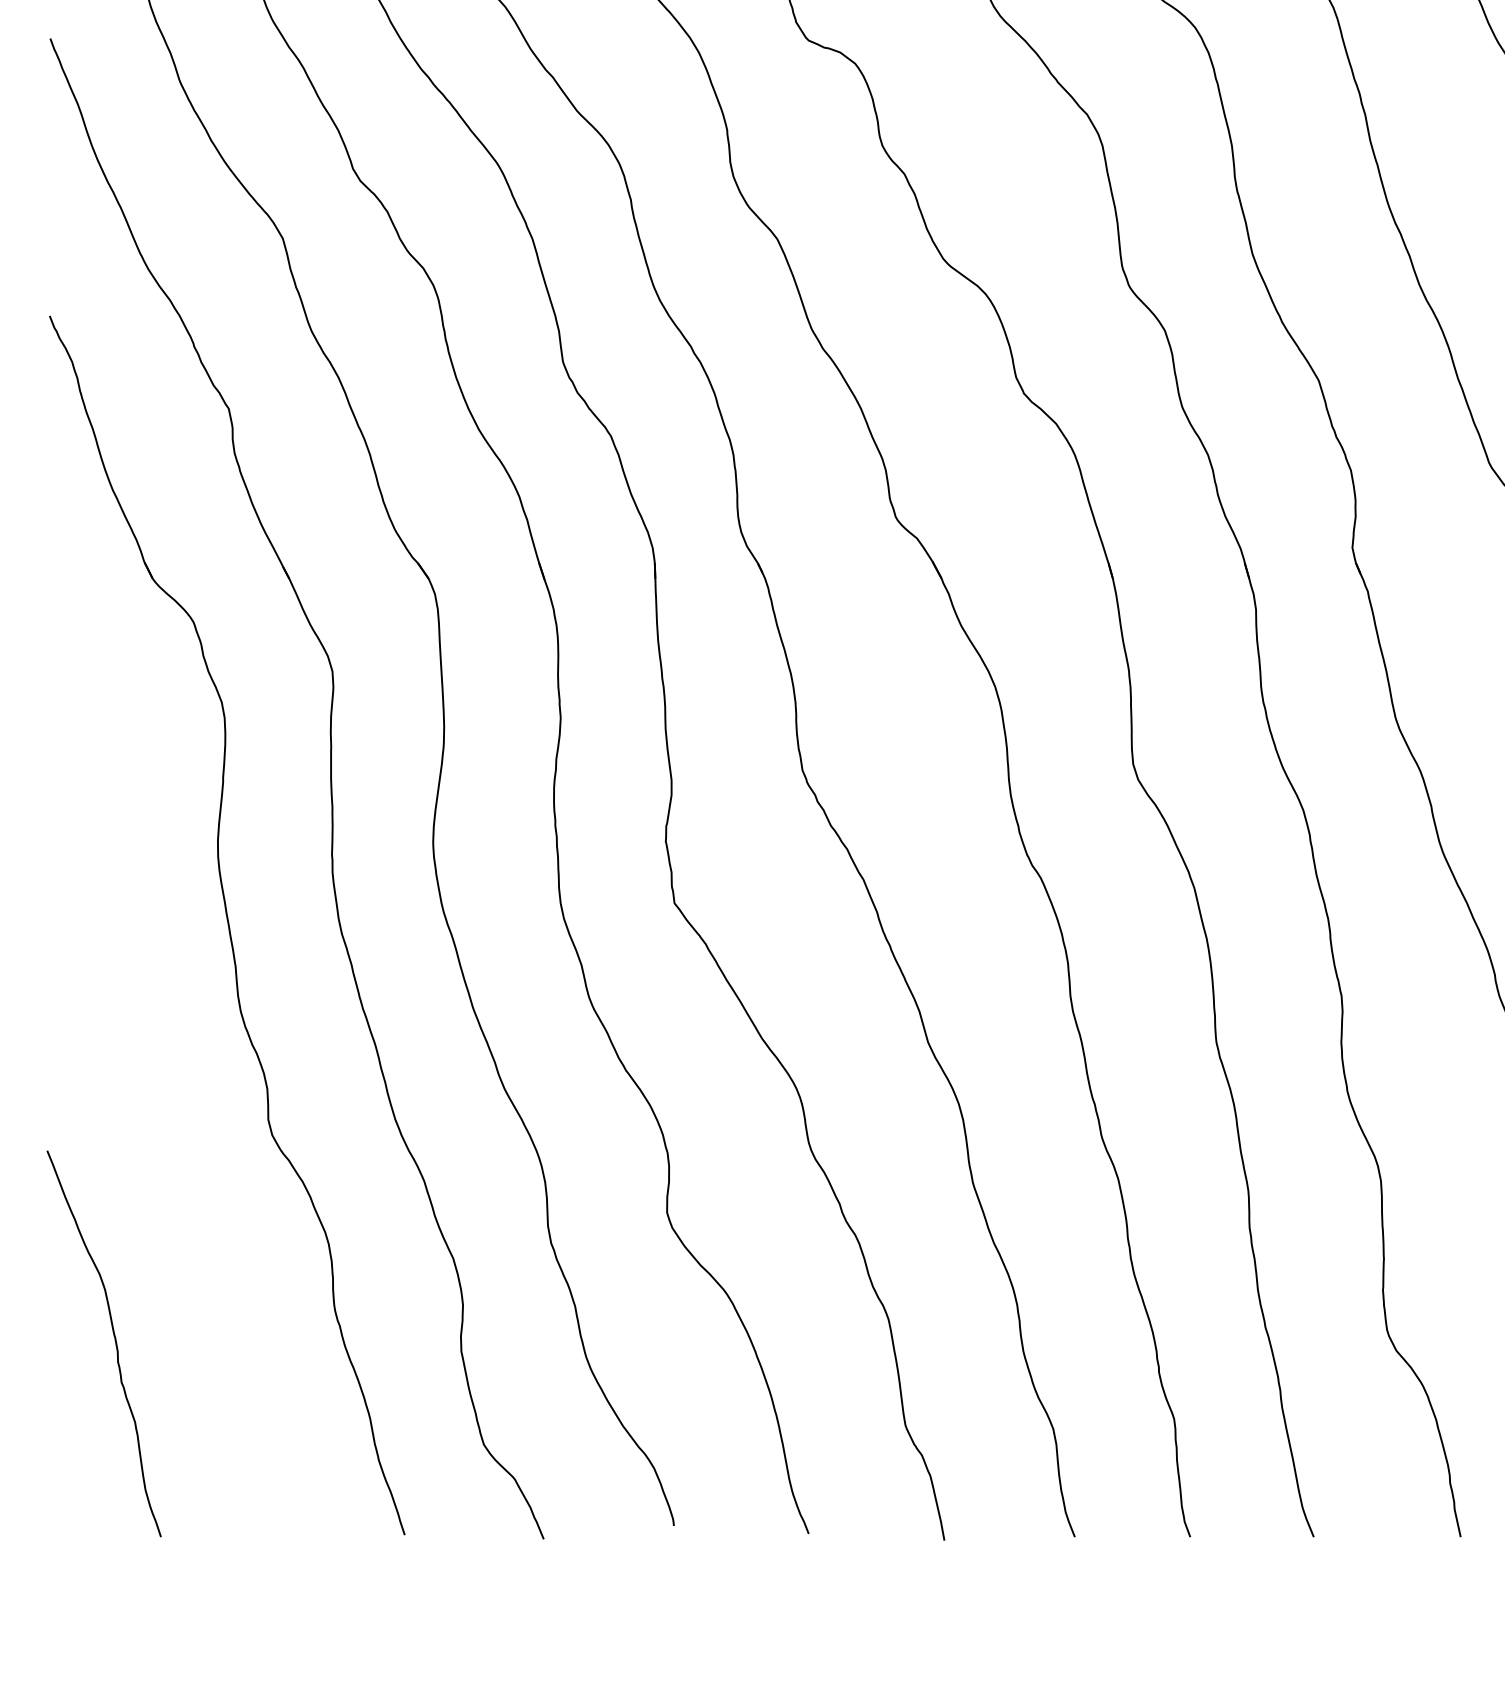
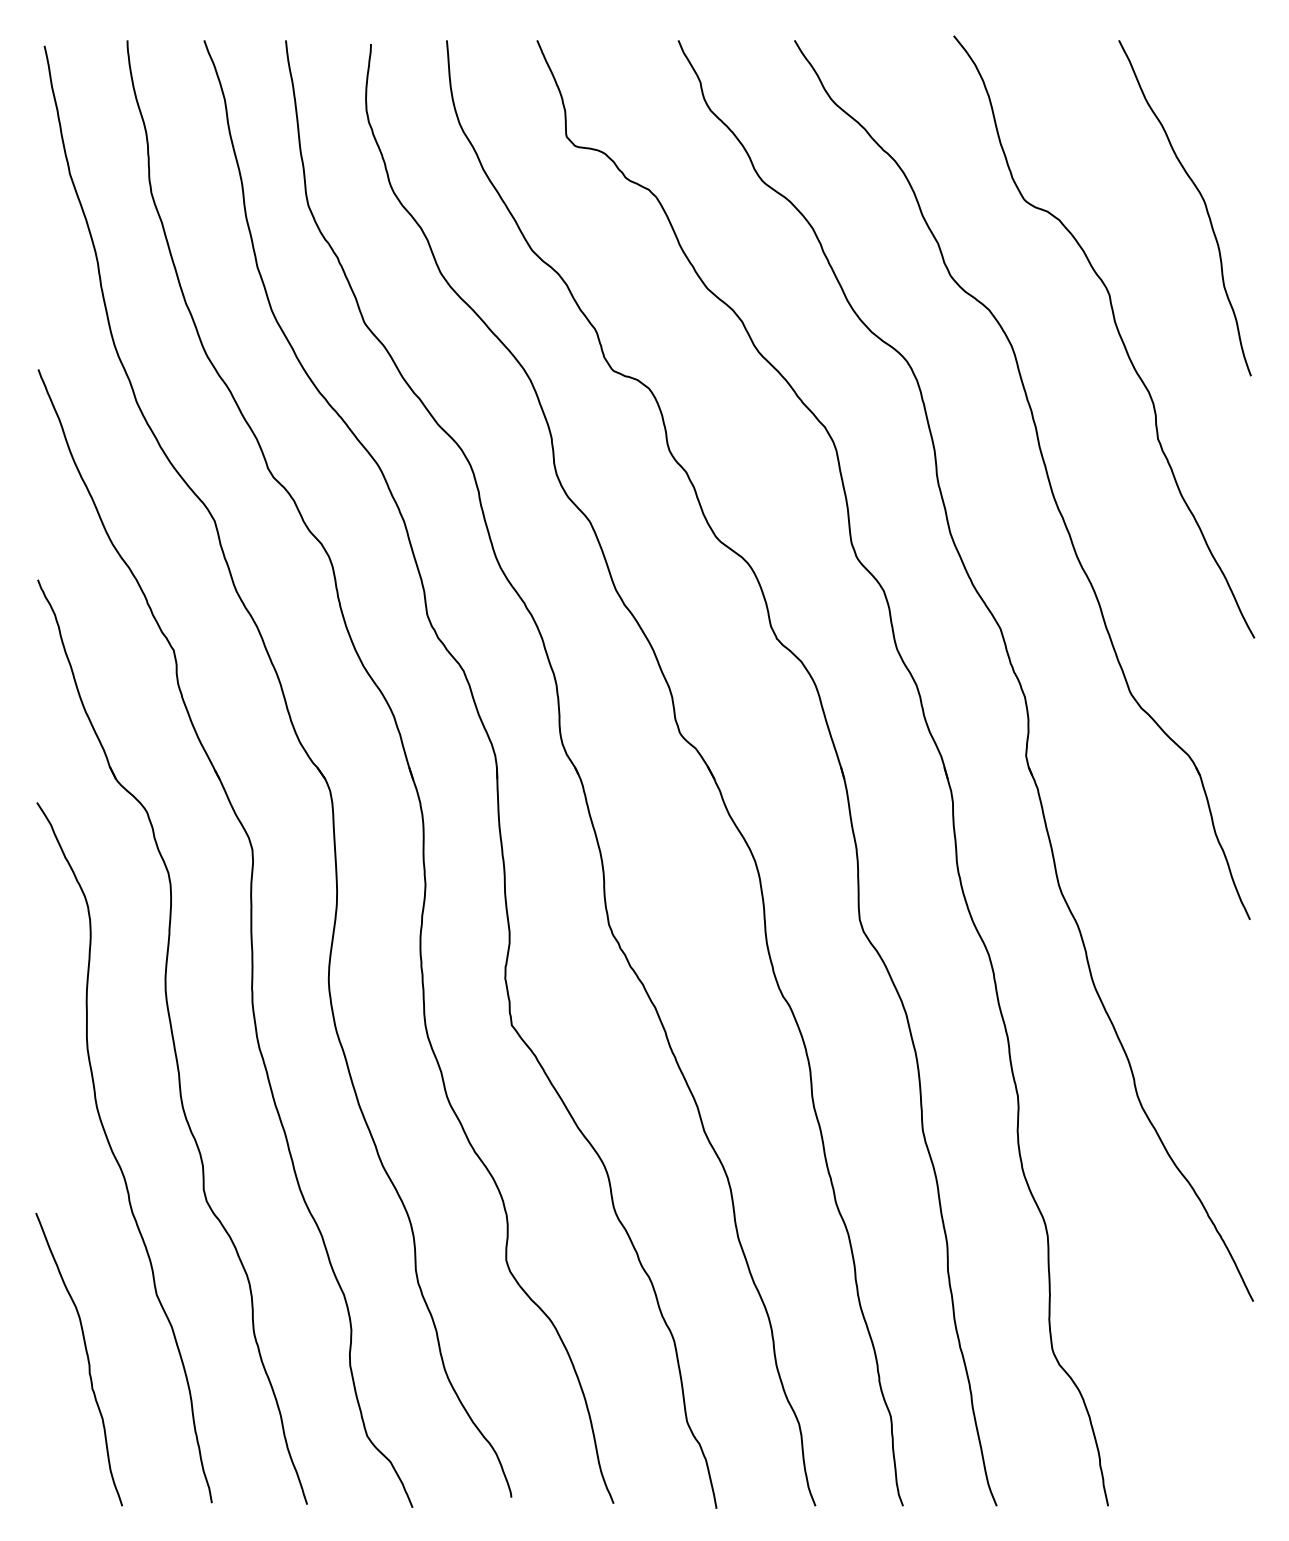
curve: (153, 1077) -> (116, 1157), added

